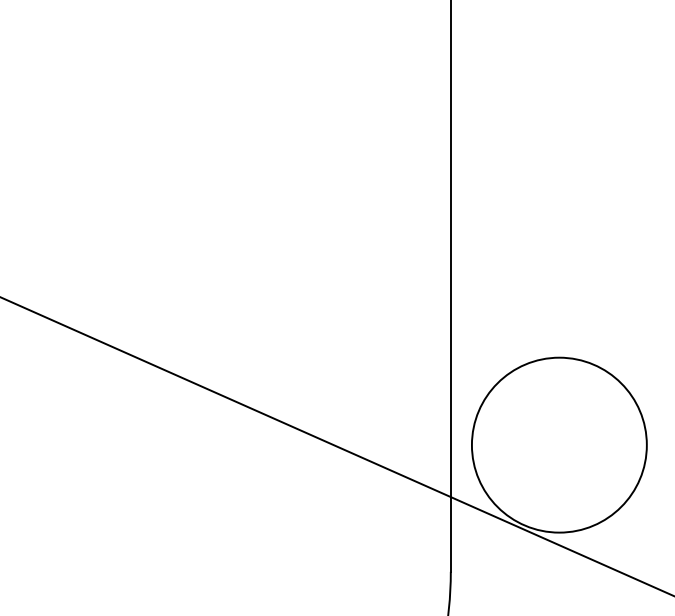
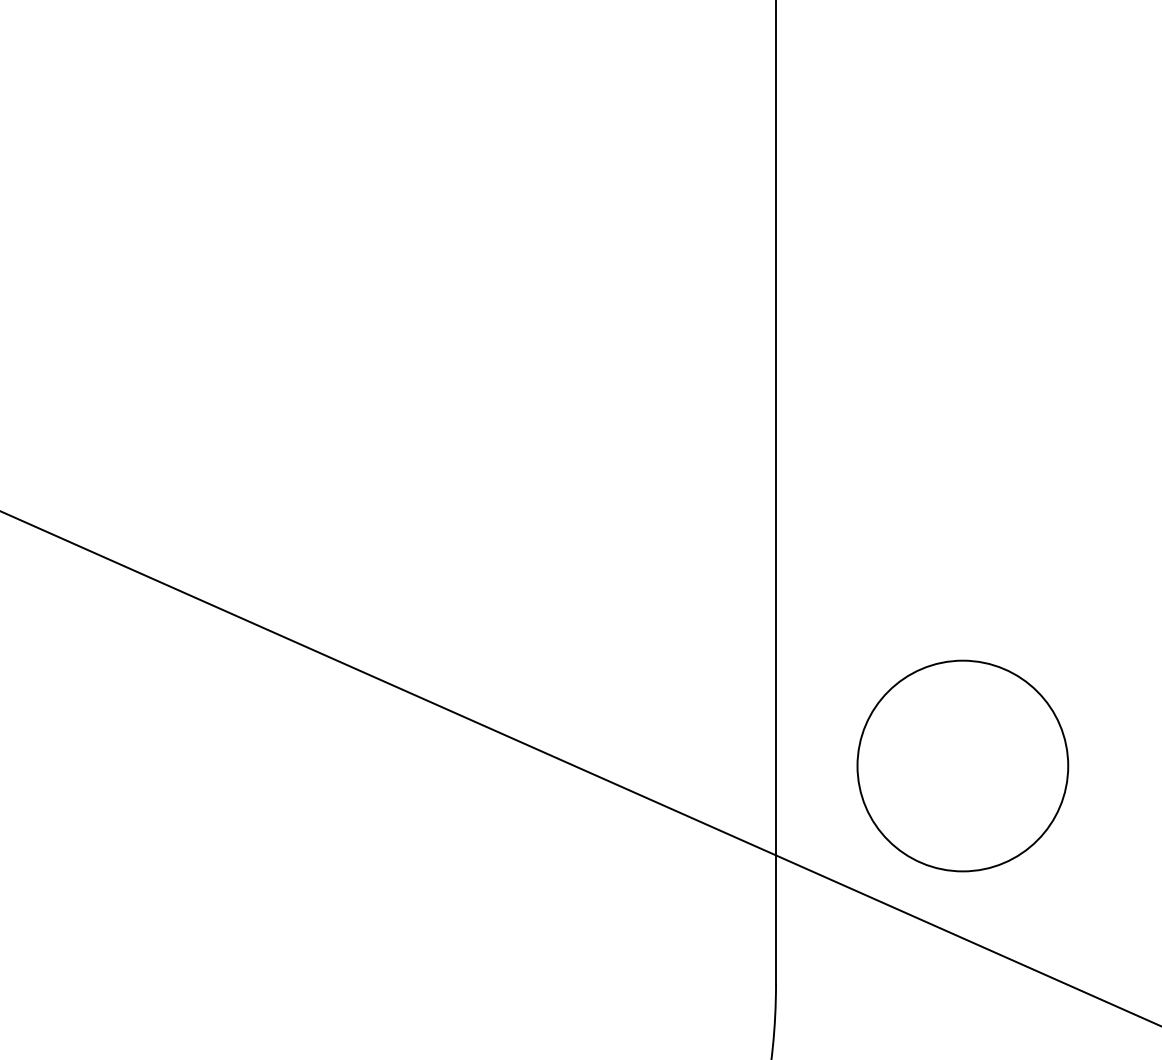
circle: (558, 444) -> (961, 764), size x0.7

